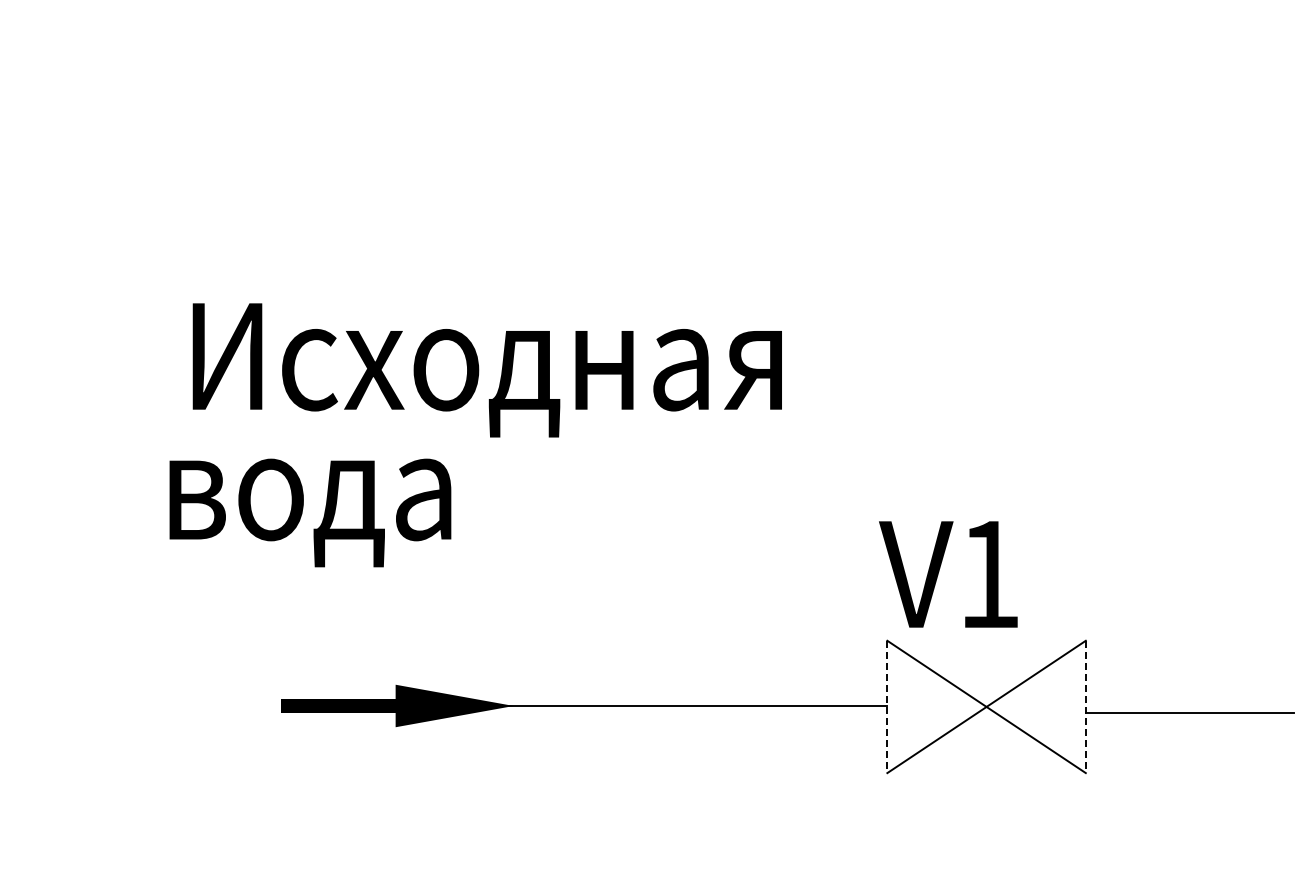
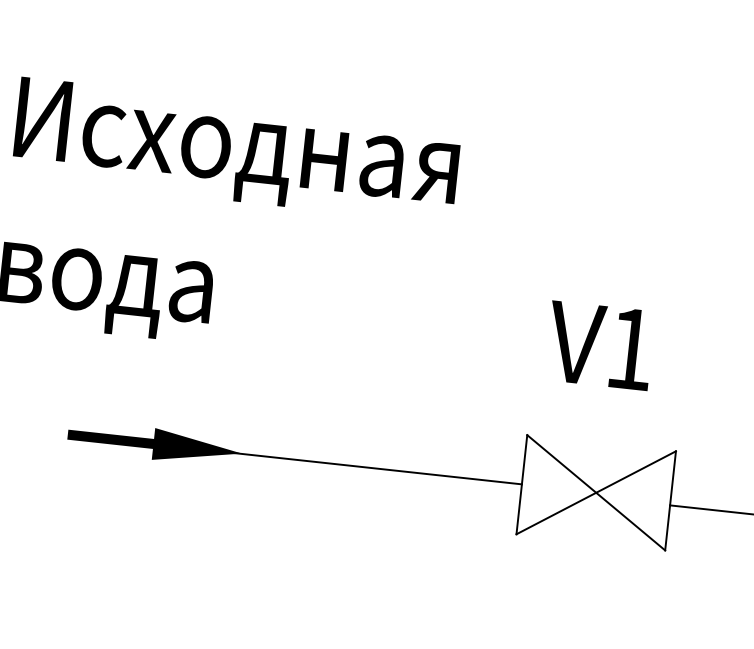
text: (486, 370) -> (236, 150), moved
text: (948, 574) -> (599, 345), moved
line: (887, 707) -> (521, 485), dashed -> solid
line: (1085, 707) -> (670, 501), dashed -> solid

